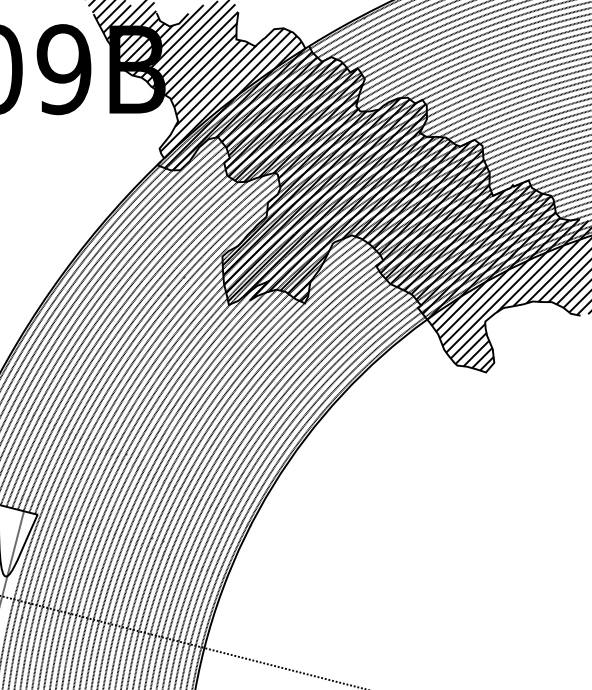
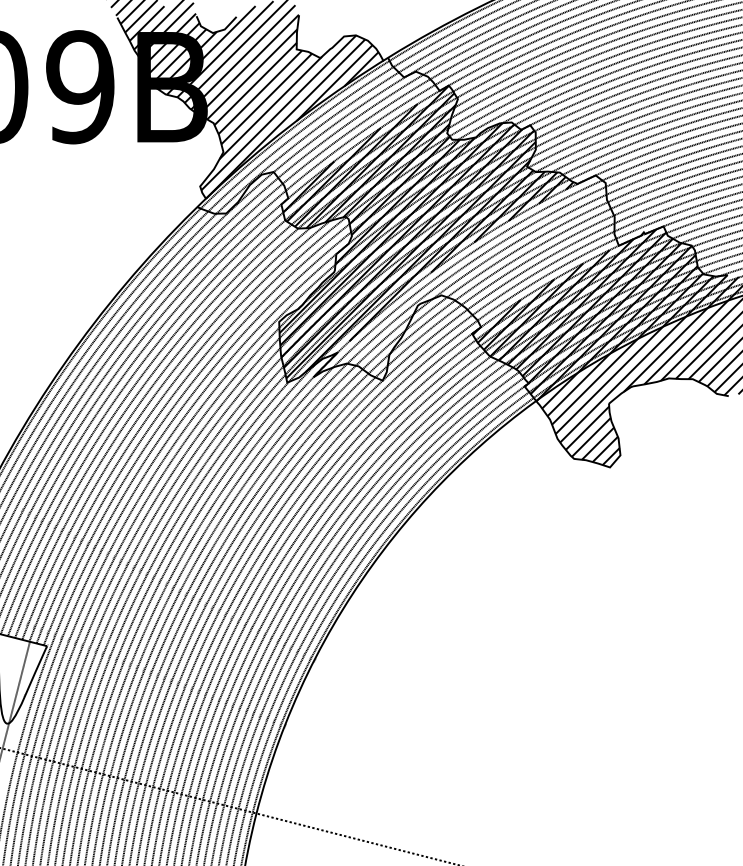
hatch: (252, 109) -> (316, 137), removed
hatch: (371, 221) -> (466, 277), removed

